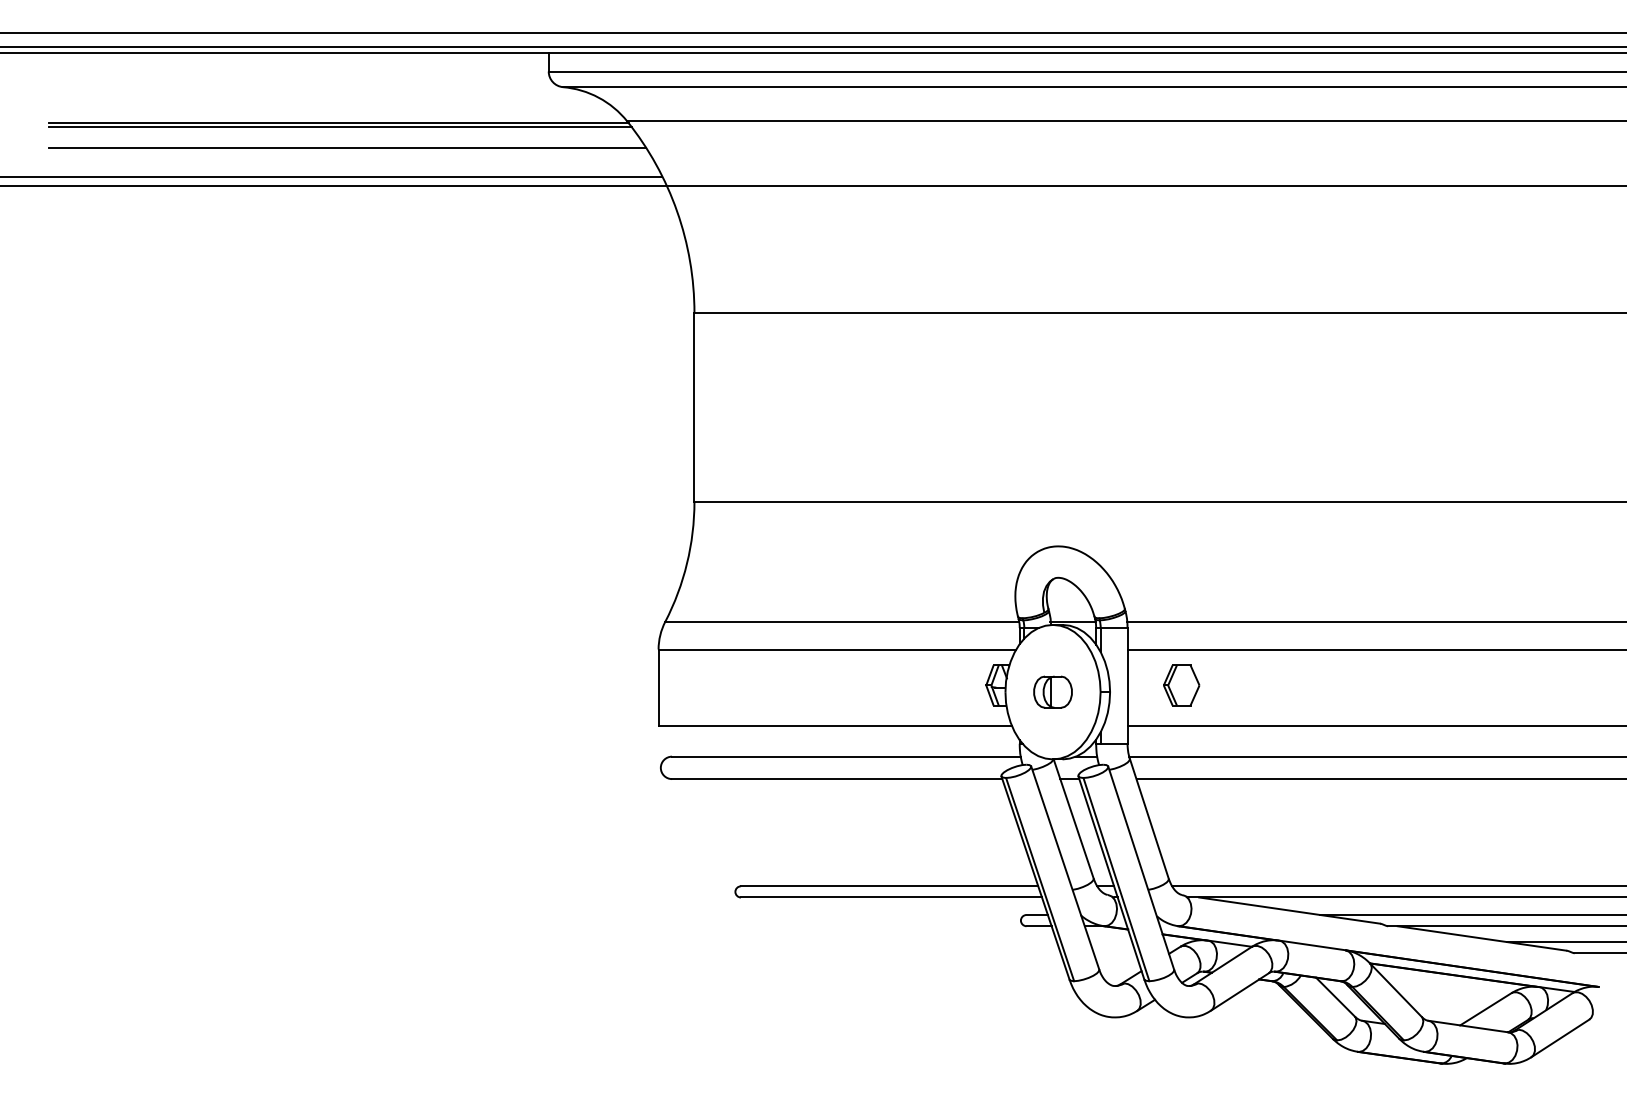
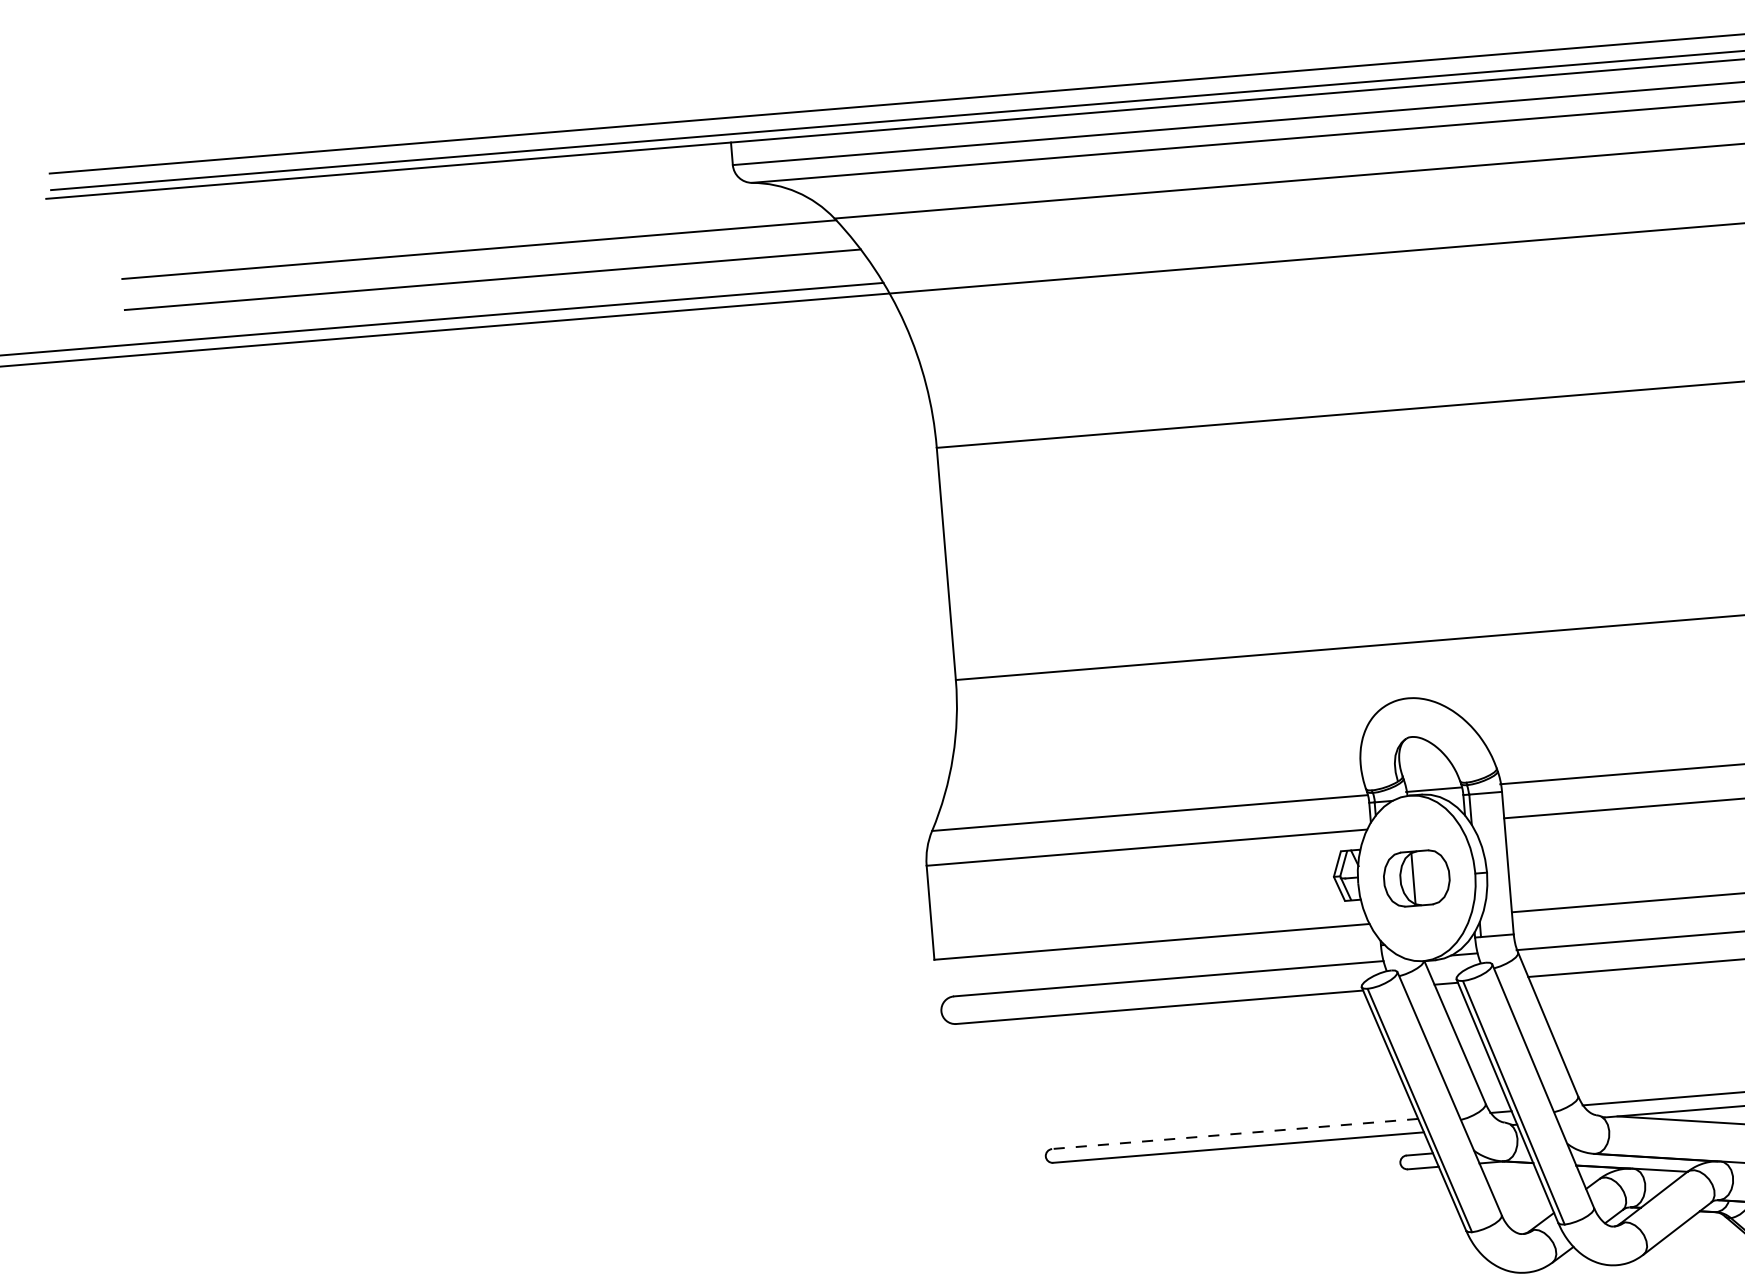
line: (339, 127) -> (480, 255), removed
part: (1181, 685) -> (1574, 857), removed
part: (1052, 691) -> (1416, 877), size x1.4
line: (889, 886) -> (1235, 1134), solid -> dashed

